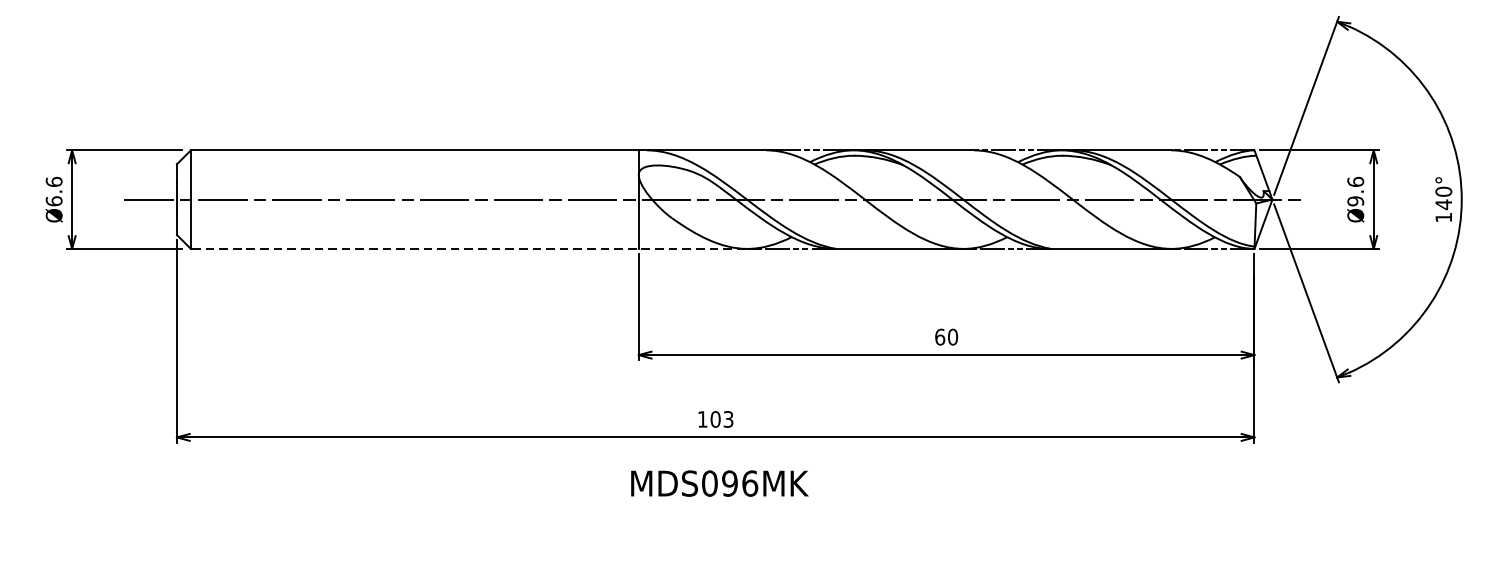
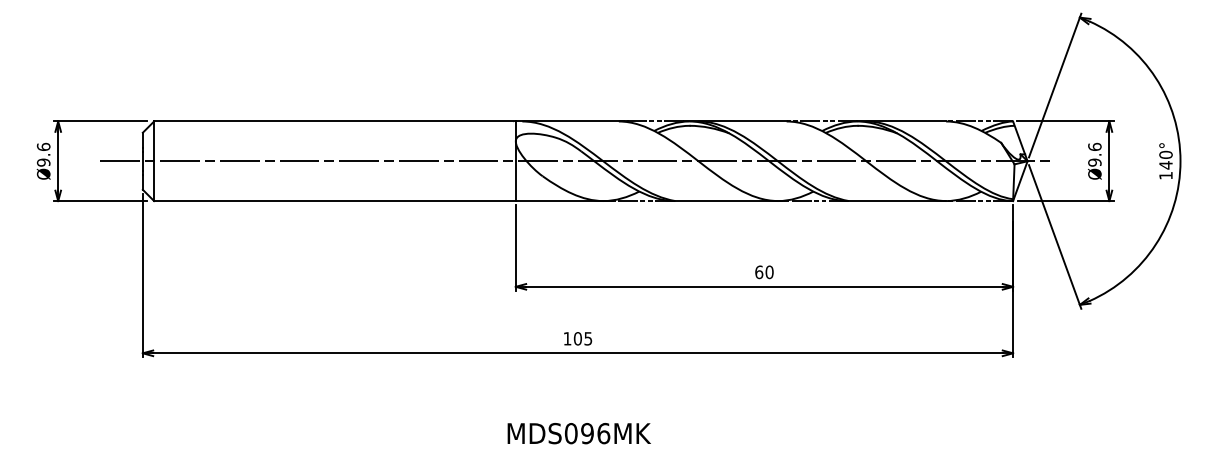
text: (53, 201) -> (43, 162), Ø6.6 -> Ø9.6
line: (474, 249) -> (383, 201), dashed -> solid
text: (728, 419) -> (588, 338), 103 -> 105
text: (718, 483) -> (578, 433), moved

